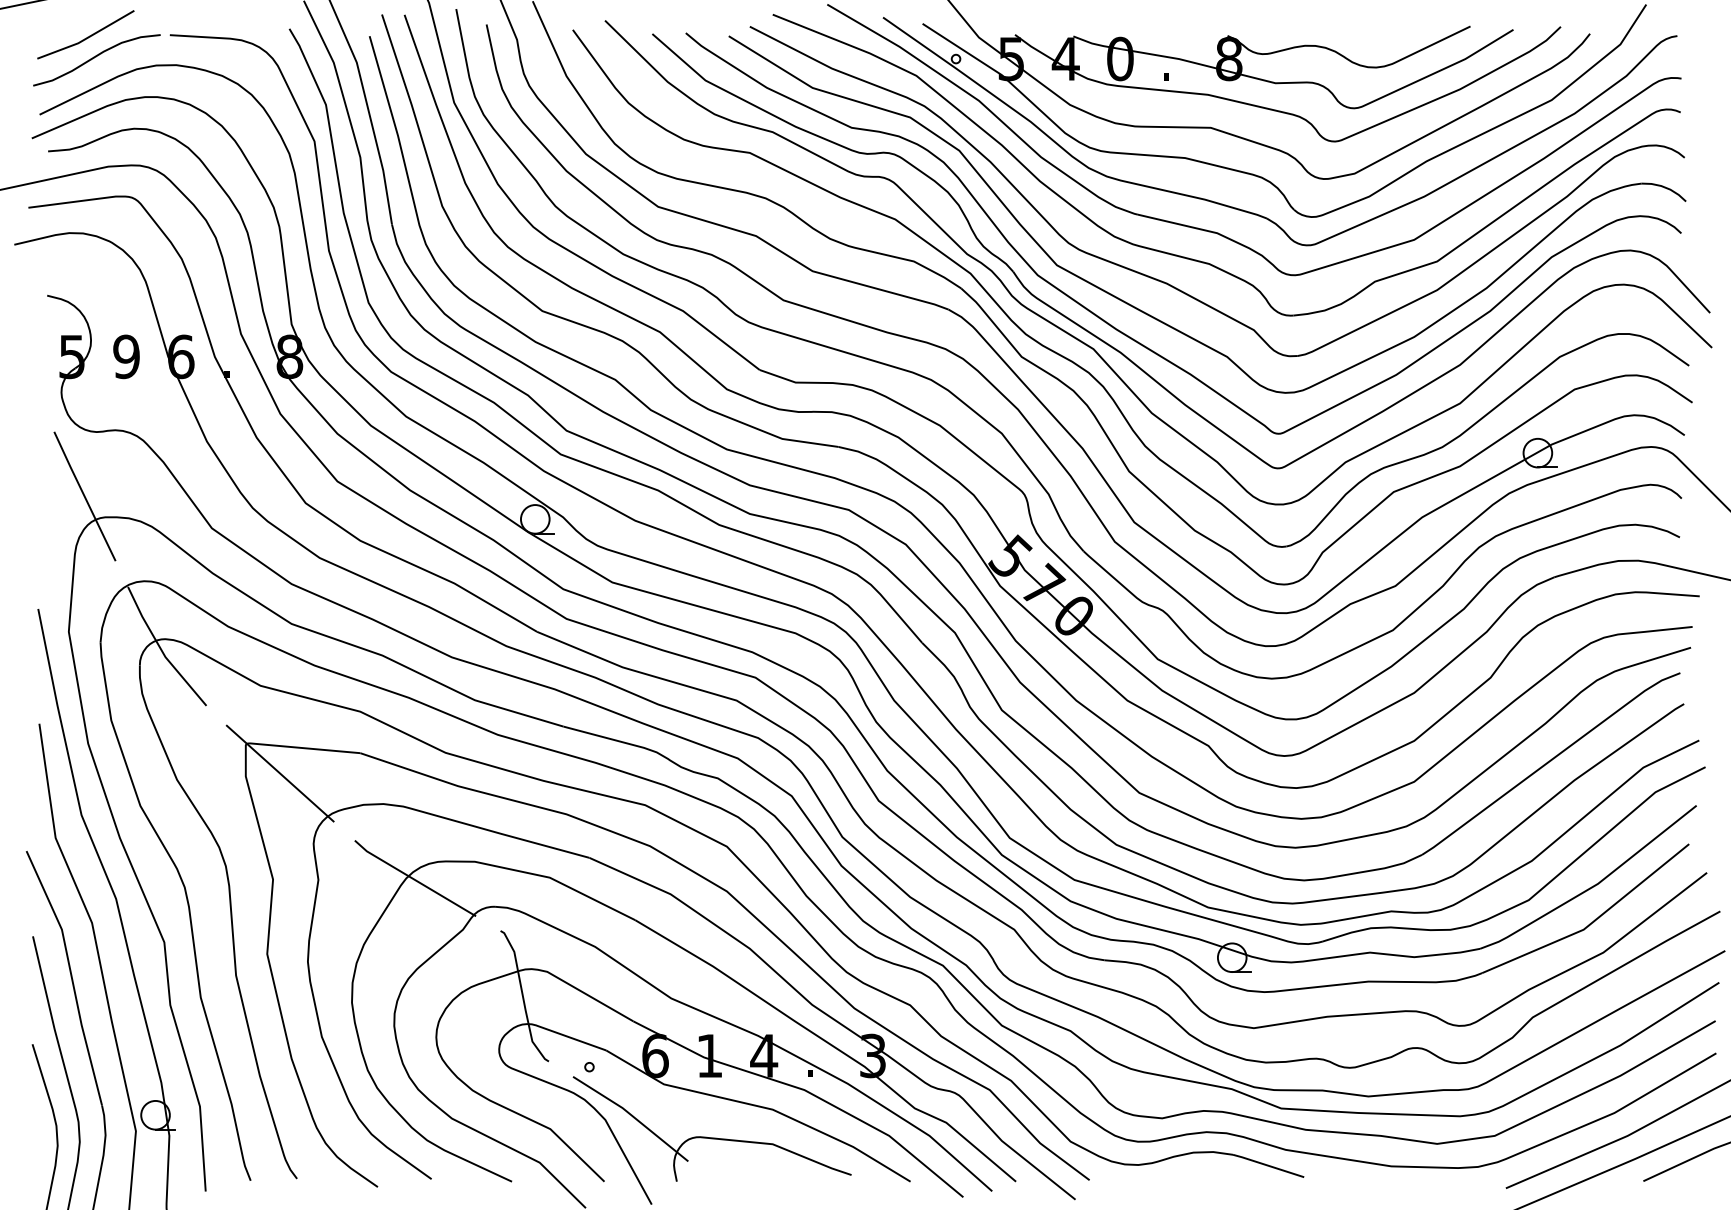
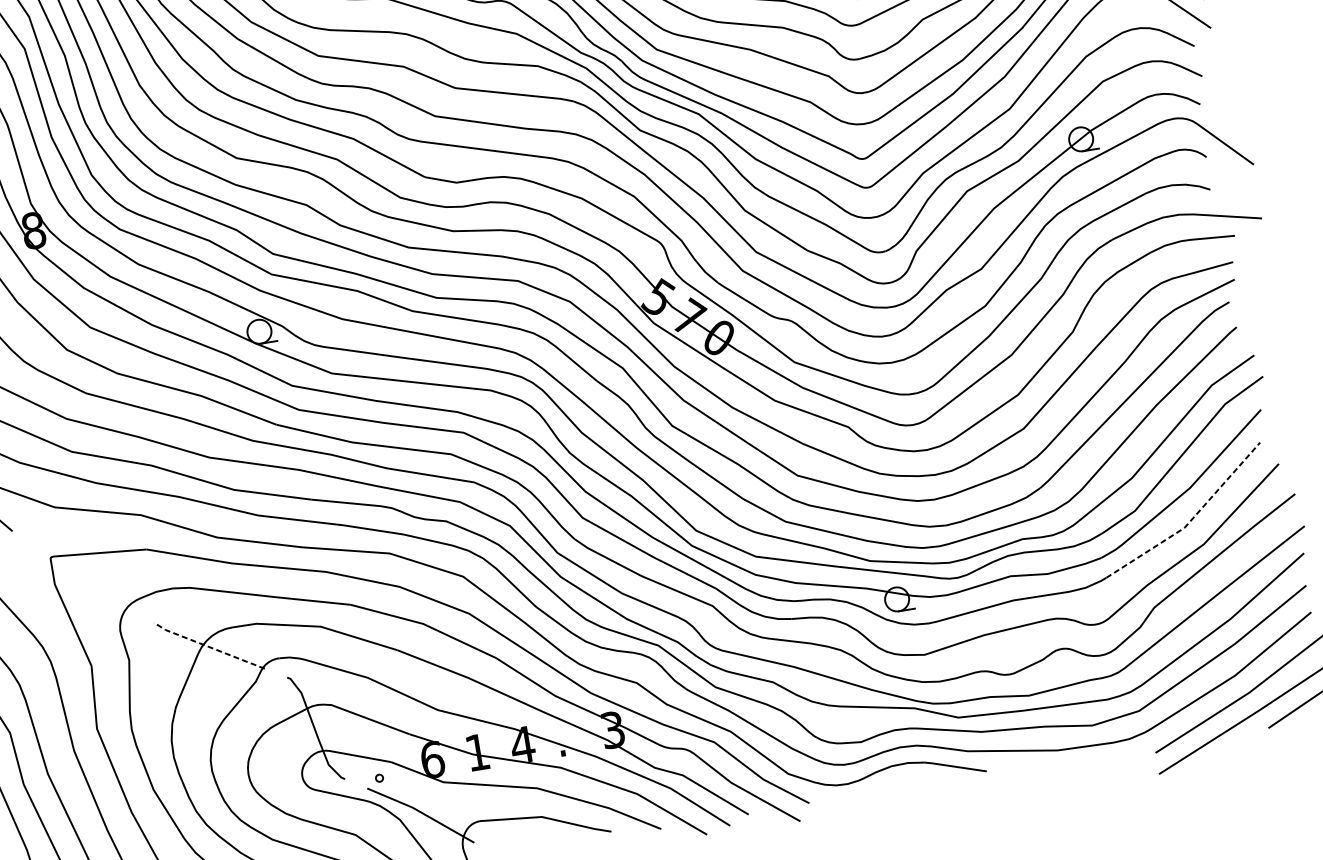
line: (279, 773) -> (82, 577), removed
line: (413, 879) -> (207, 646), solid -> dashed
line: (1593, 922) -> (1191, 520), solid -> dashed

